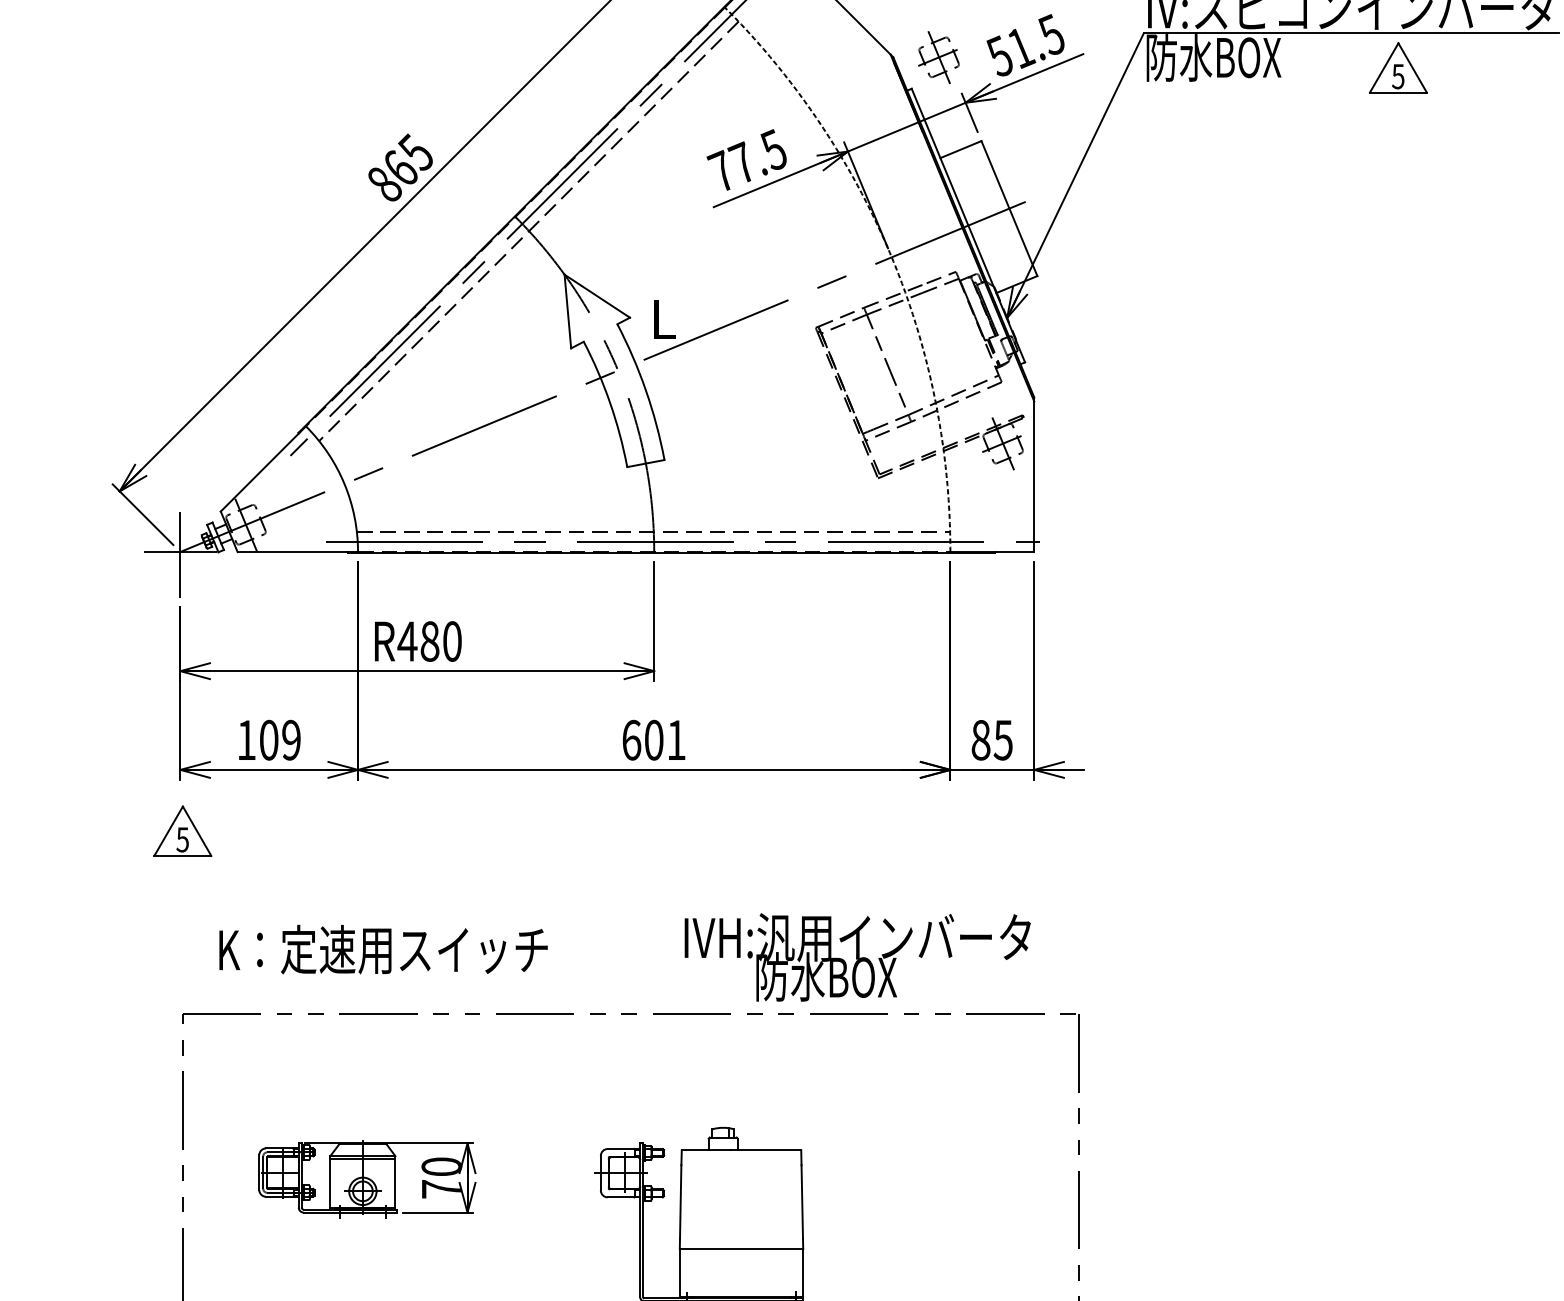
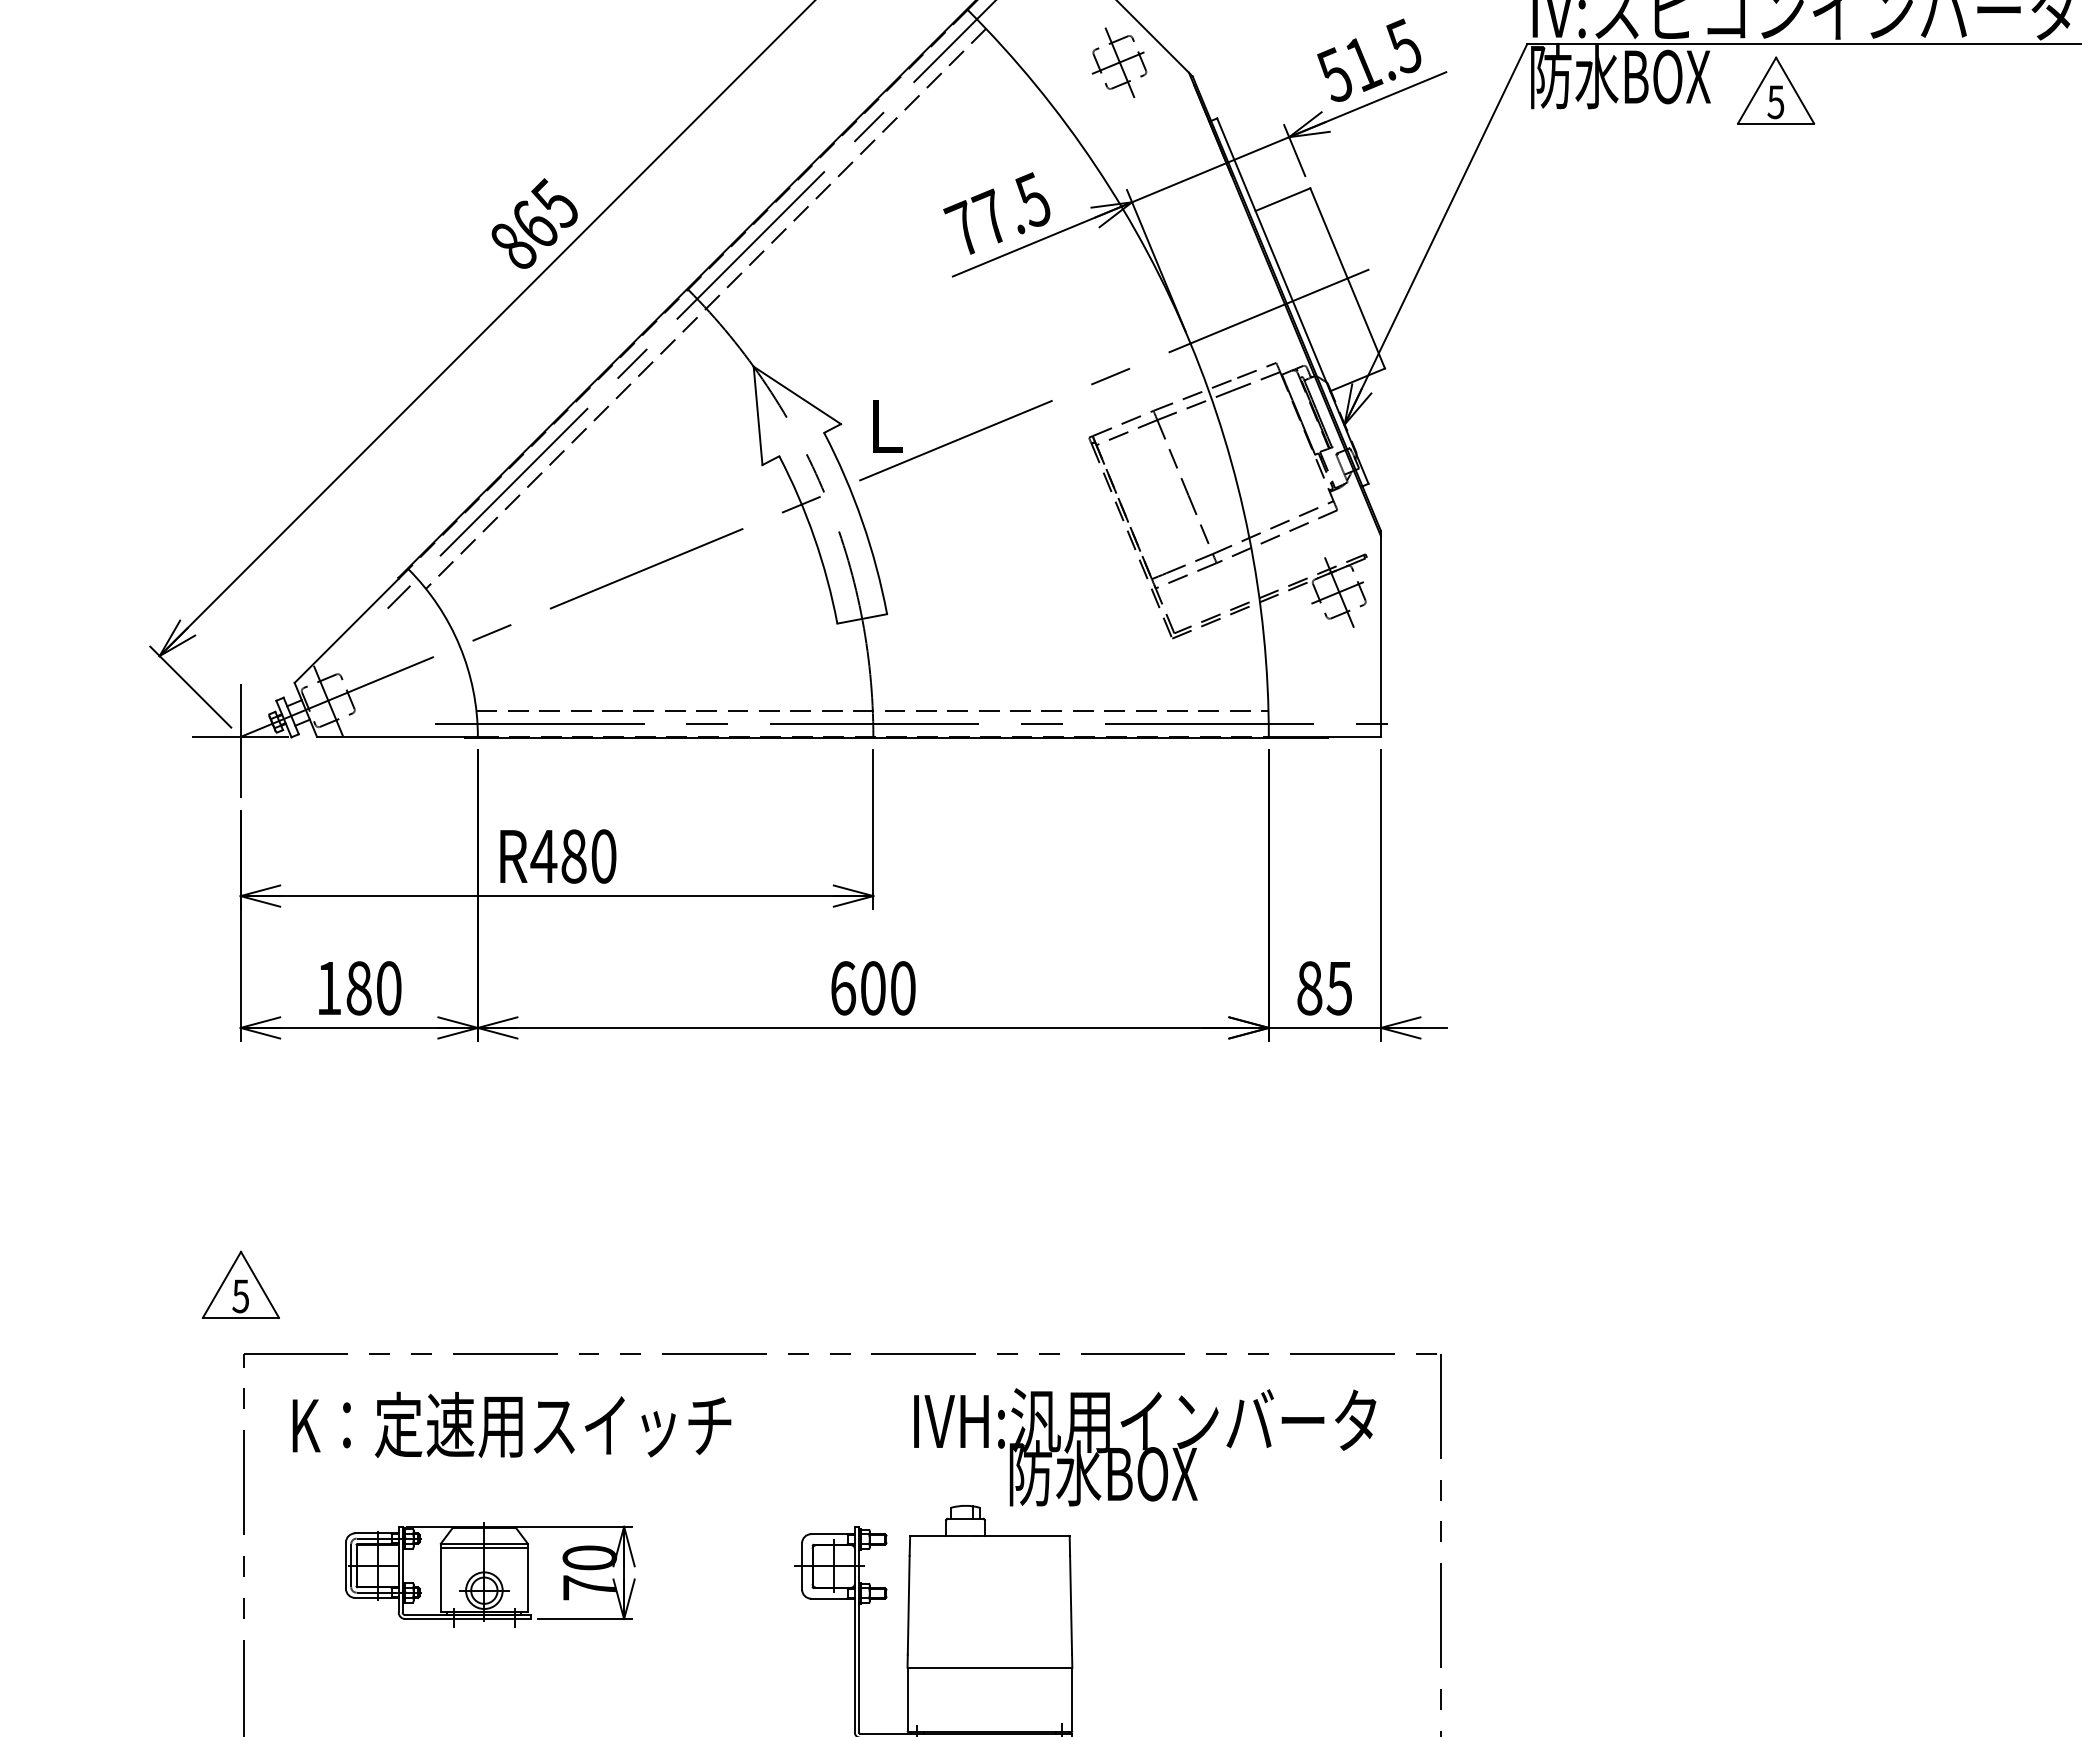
part: (938, 57) -> (1119, 62), moved
part: (1398, 67) -> (1776, 90), moved
arc: (891, 257) -> (1190, 343), dashed -> solid
text: (279, 740) -> (373, 988), 109 -> 180
text: (676, 740) -> (903, 988), 601 -> 600
part: (182, 830) -> (240, 1284), moved
text: (383, 949) -> (511, 1424), moved
text: (858, 957) -> (1145, 1447), moved

